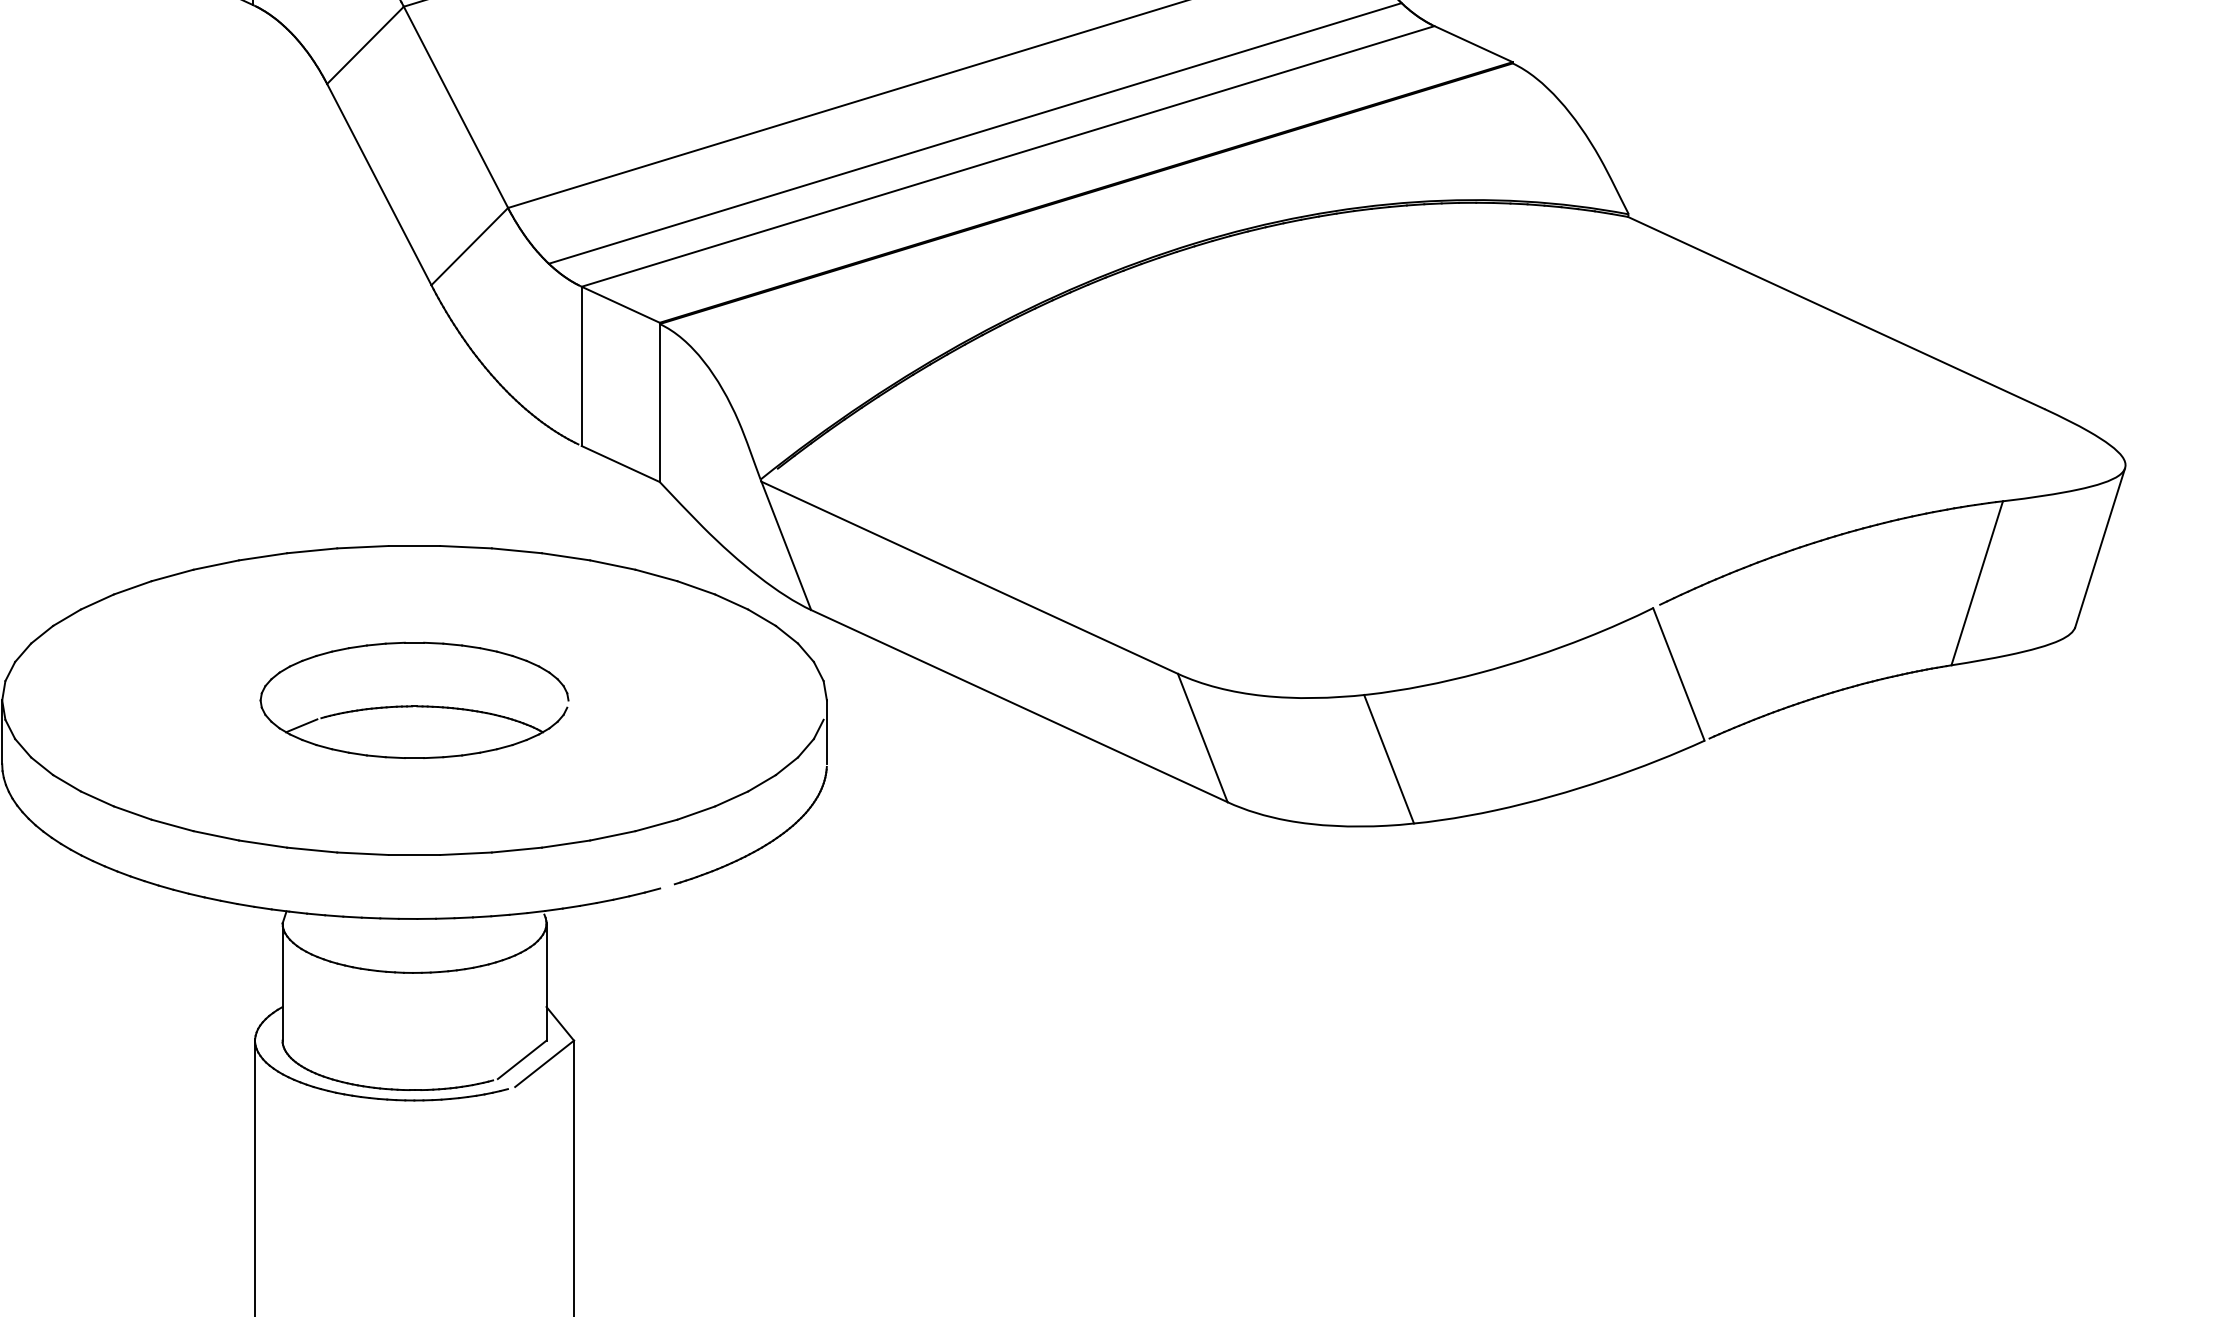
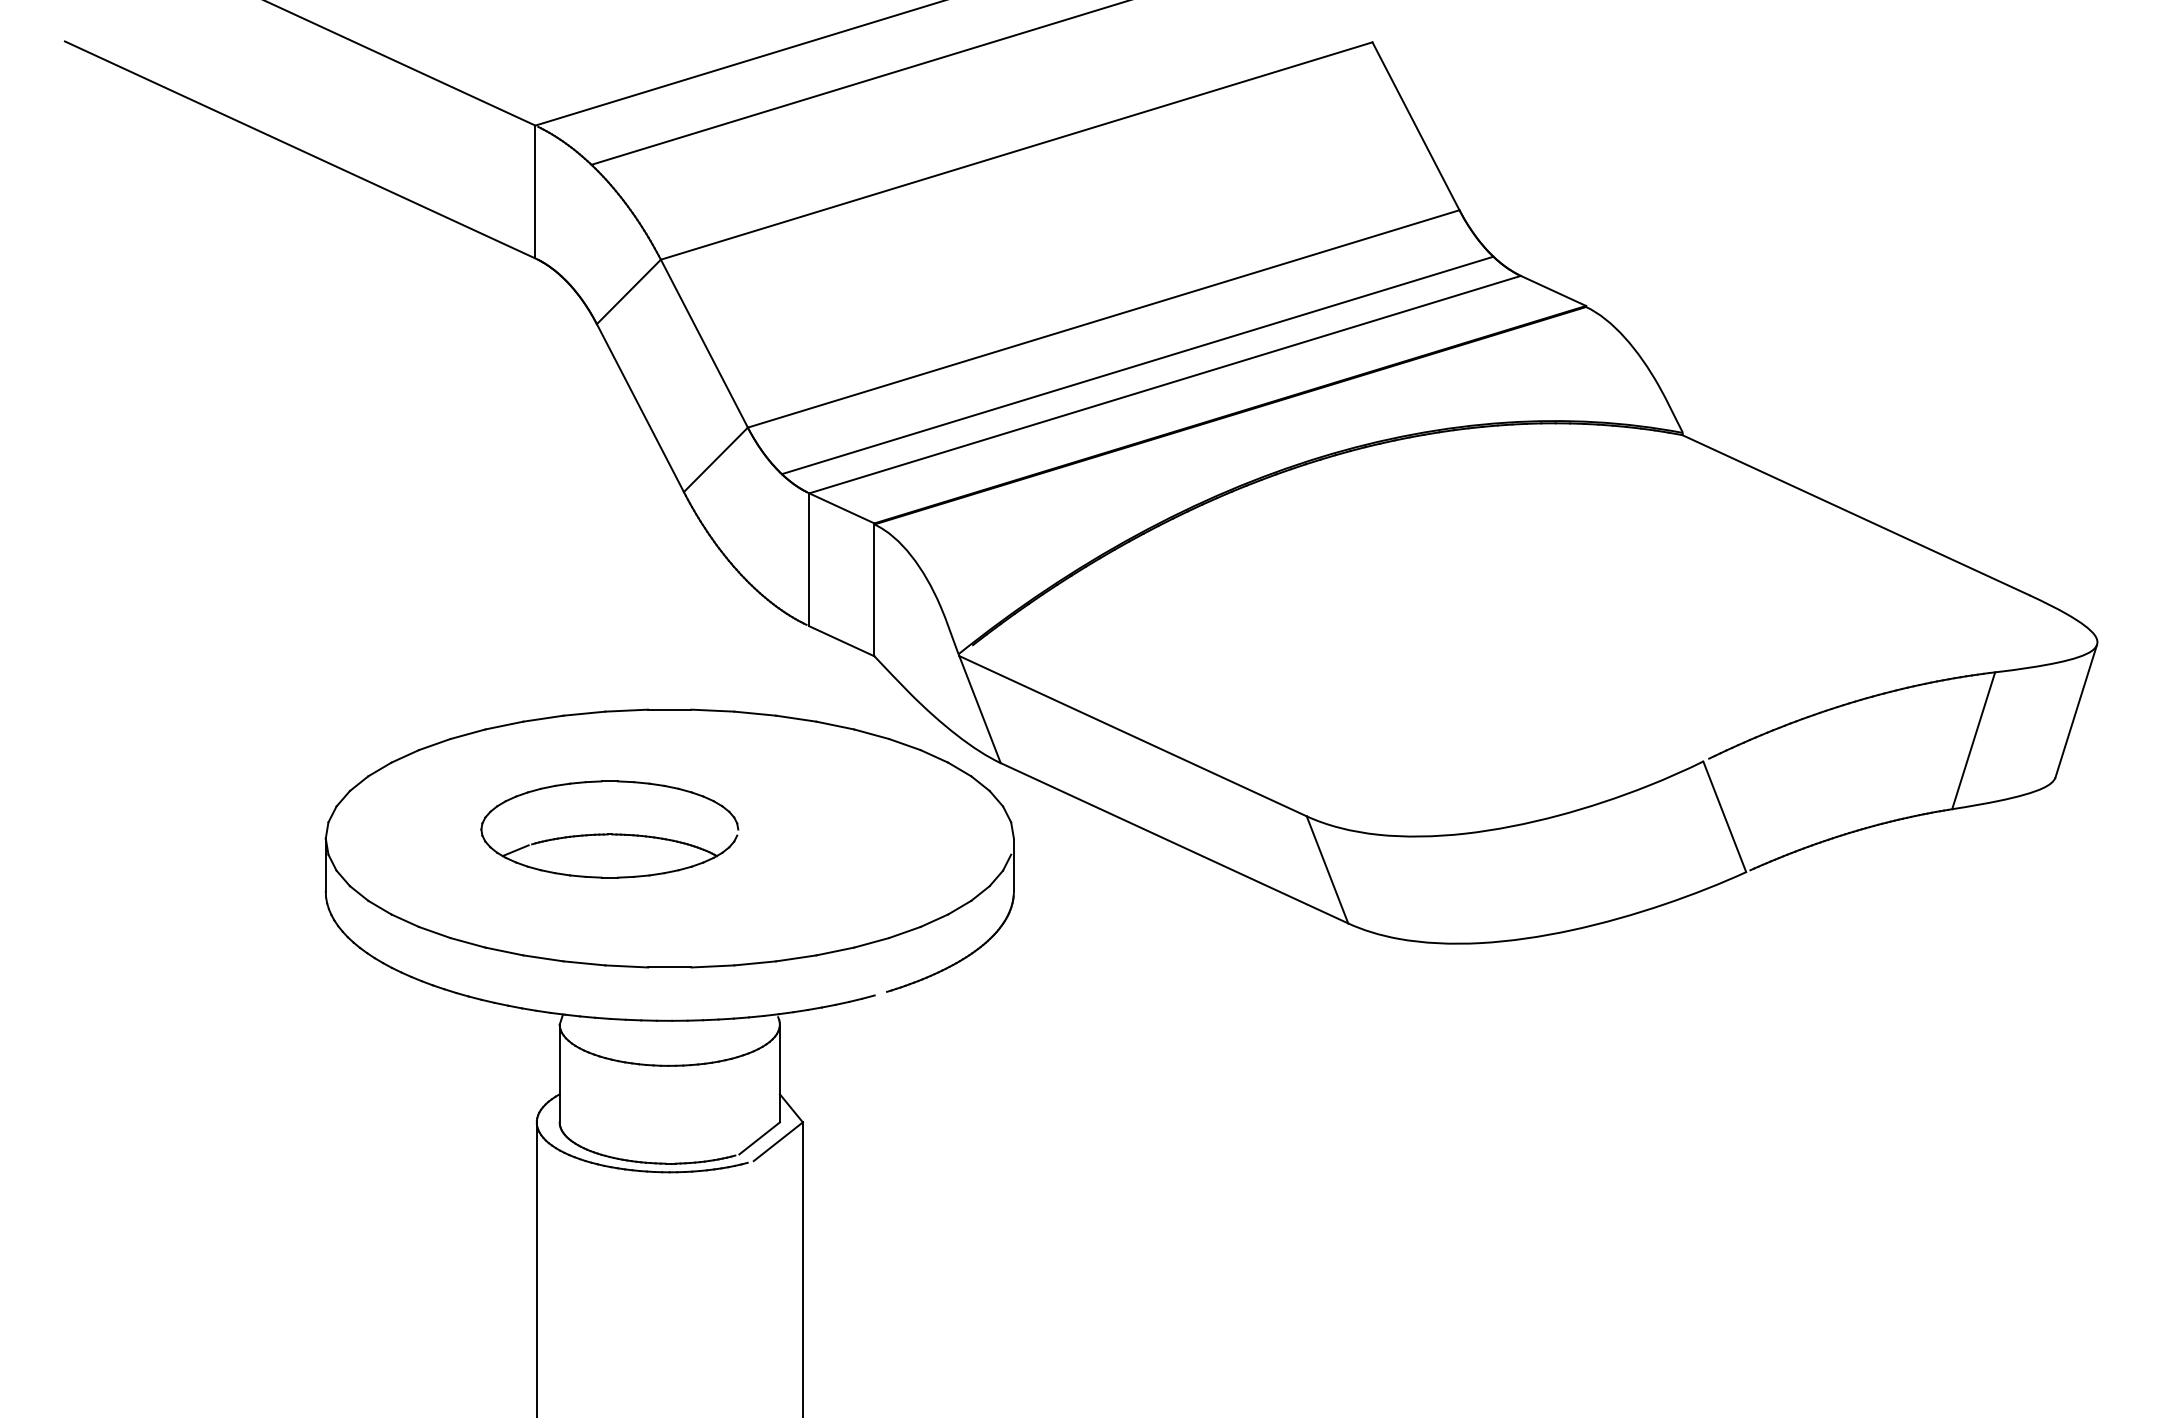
part: (414, 700) -> (609, 829), moved
line: (1388, 759) -> (1482, 887), removed

